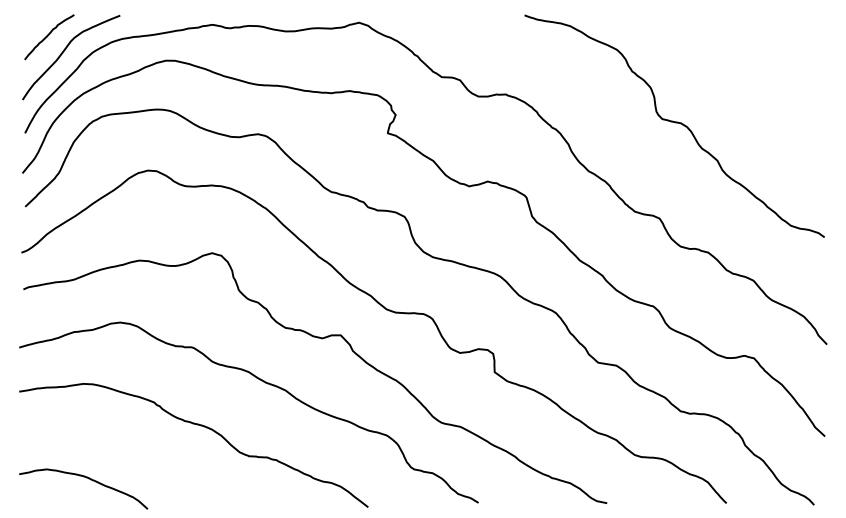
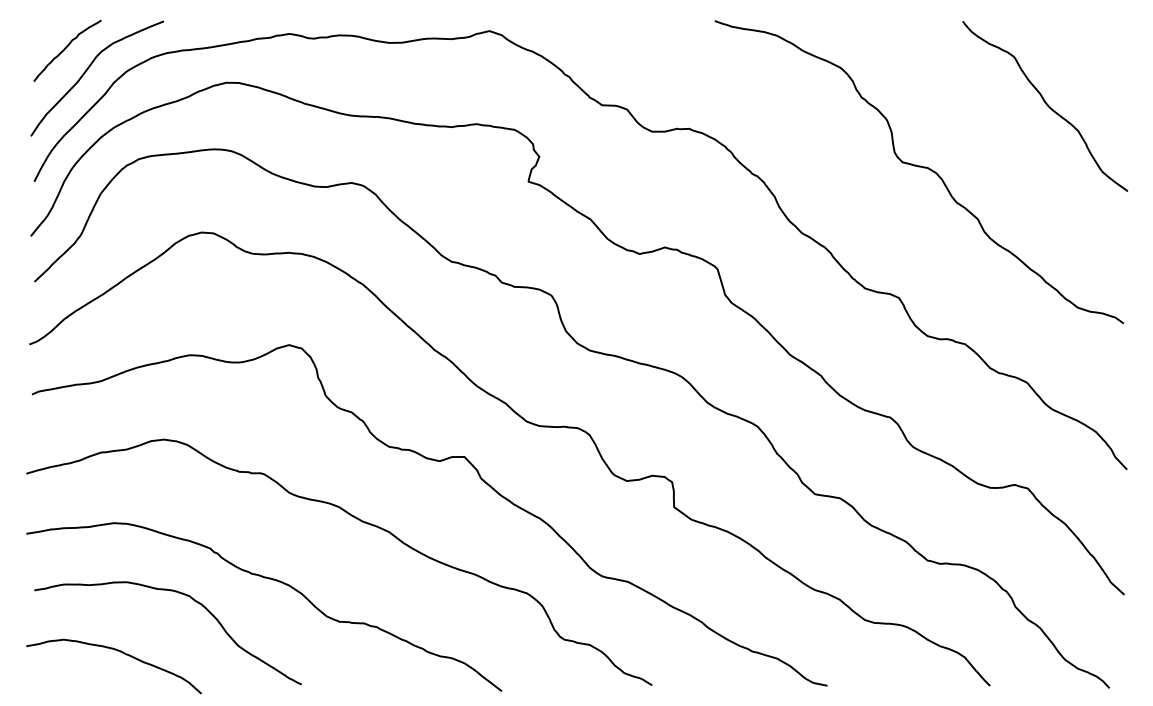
curve: (767, 77) -> (1045, 105), added
curve: (132, 436) -> (180, 594), added

